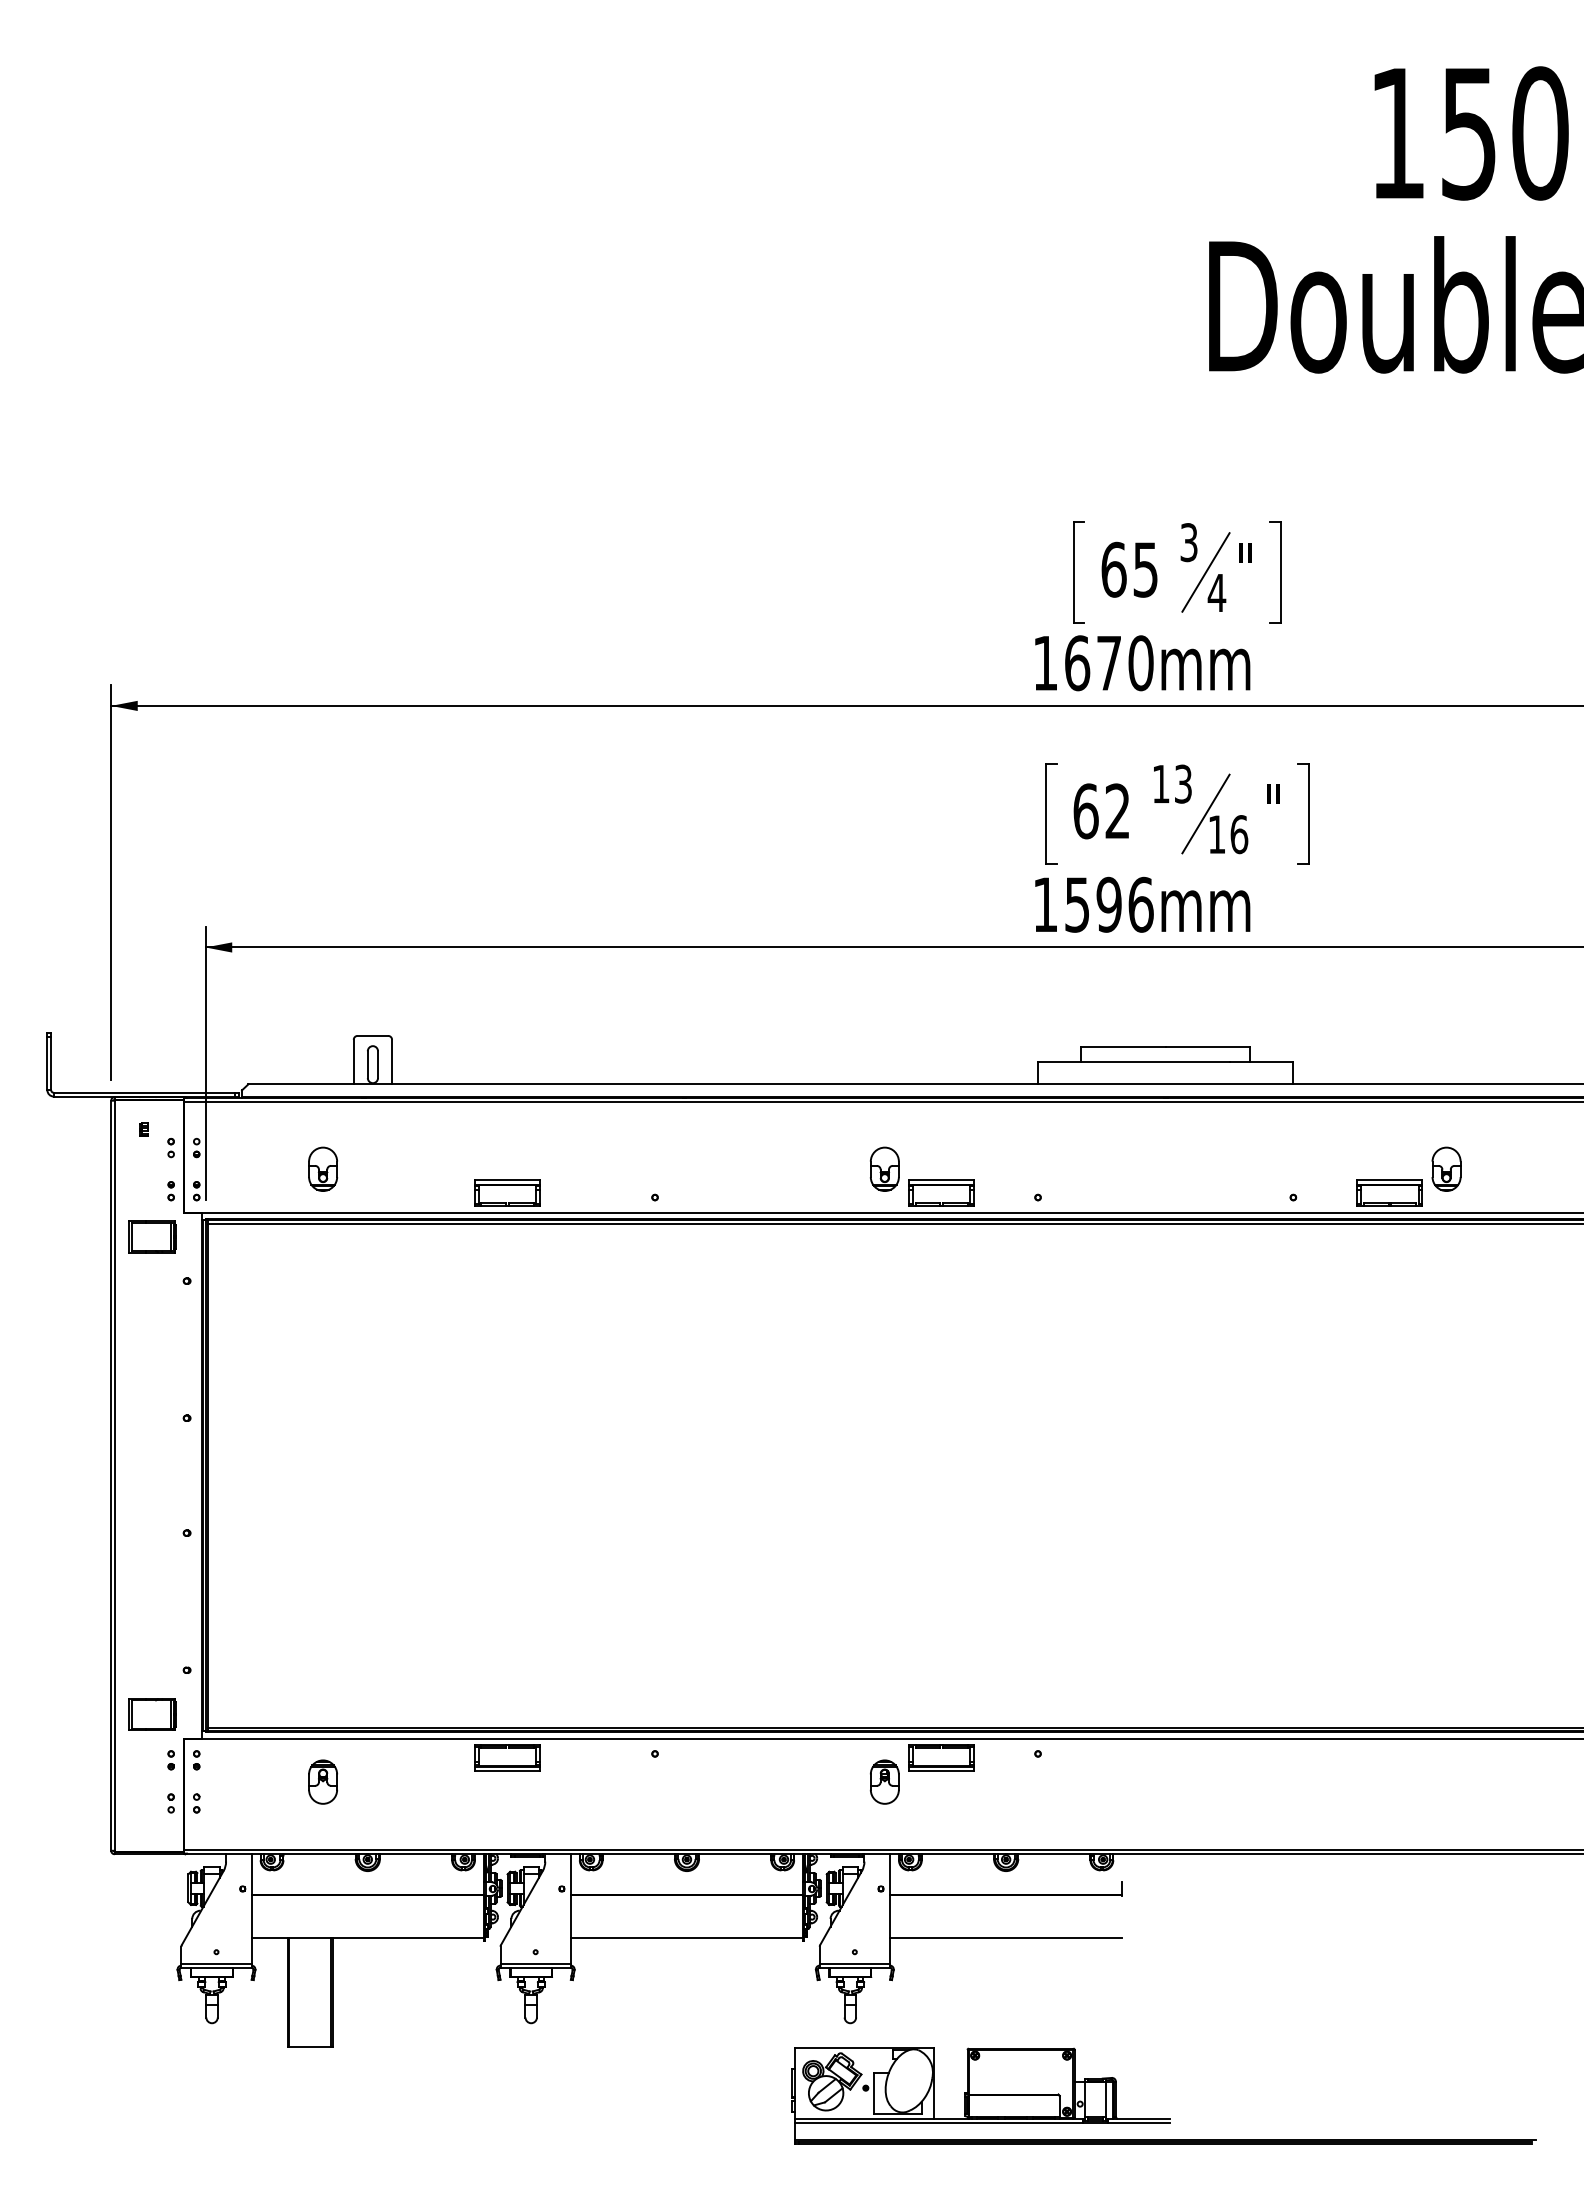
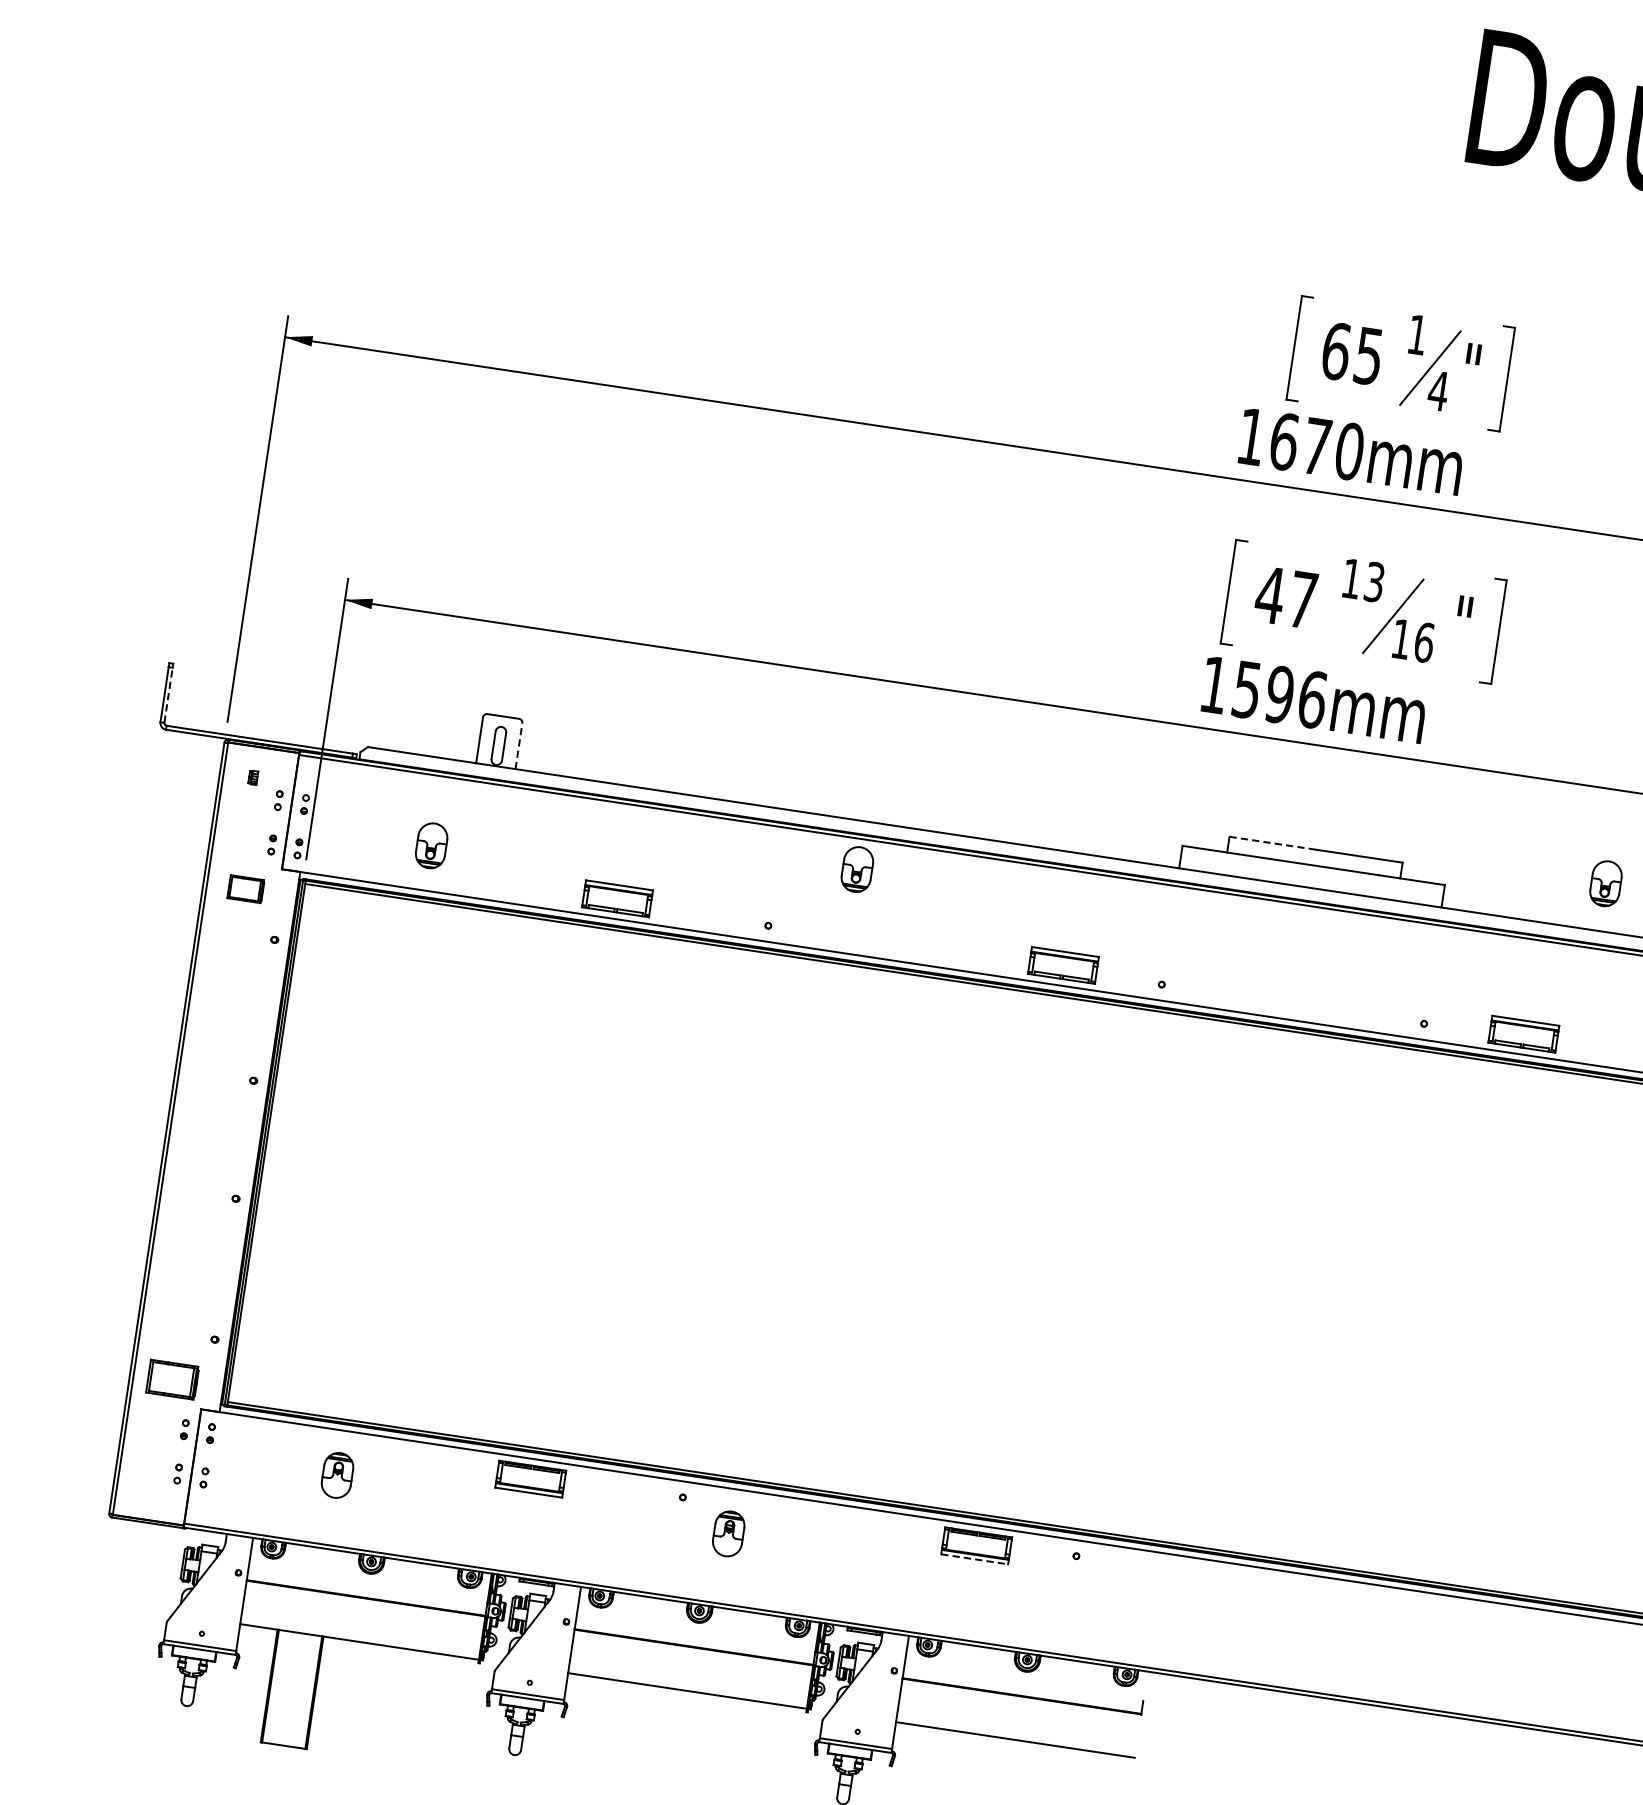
text: (1188, 542) -> (1416, 334), 3 -> 1
text: (1100, 811) -> (1285, 597), 62 -> 47
line: (1124, 1047) -> (1273, 843), solid -> dashed
line: (392, 1061) -> (519, 745), solid -> dashed
line: (51, 1063) -> (168, 695), solid -> dashed
part: (884, 1168) -> (857, 868), moved
part: (1446, 1168) -> (1606, 882), moved
part: (152, 1236) -> (246, 888), size x0.7
line: (941, 1771) -> (974, 1559), solid -> dashed
part: (884, 1781) -> (728, 1533), moved

